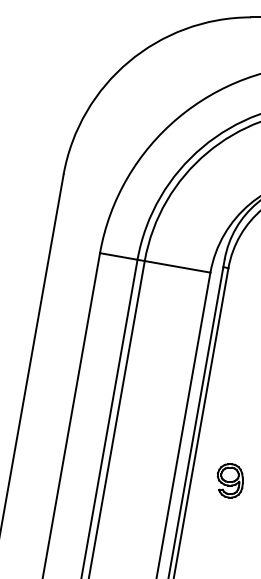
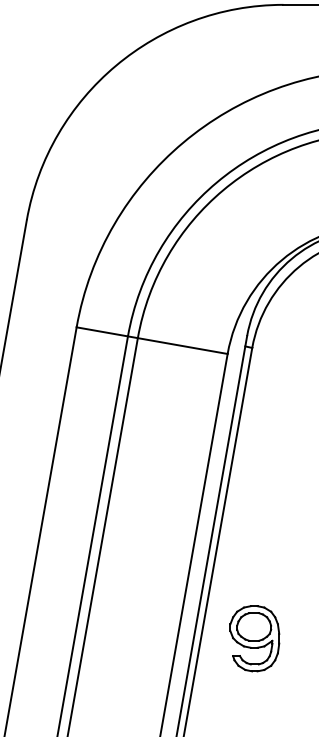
part: (230, 480) -> (255, 638), size x1.43

